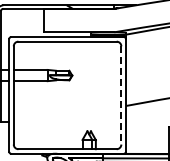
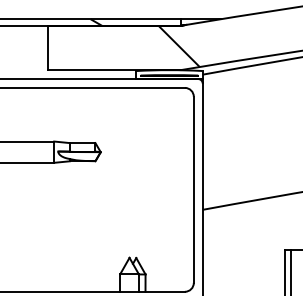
hatch: (113, 19) -> (178, 45), added
line: (121, 95) -> (194, 189), dashed -> solid

